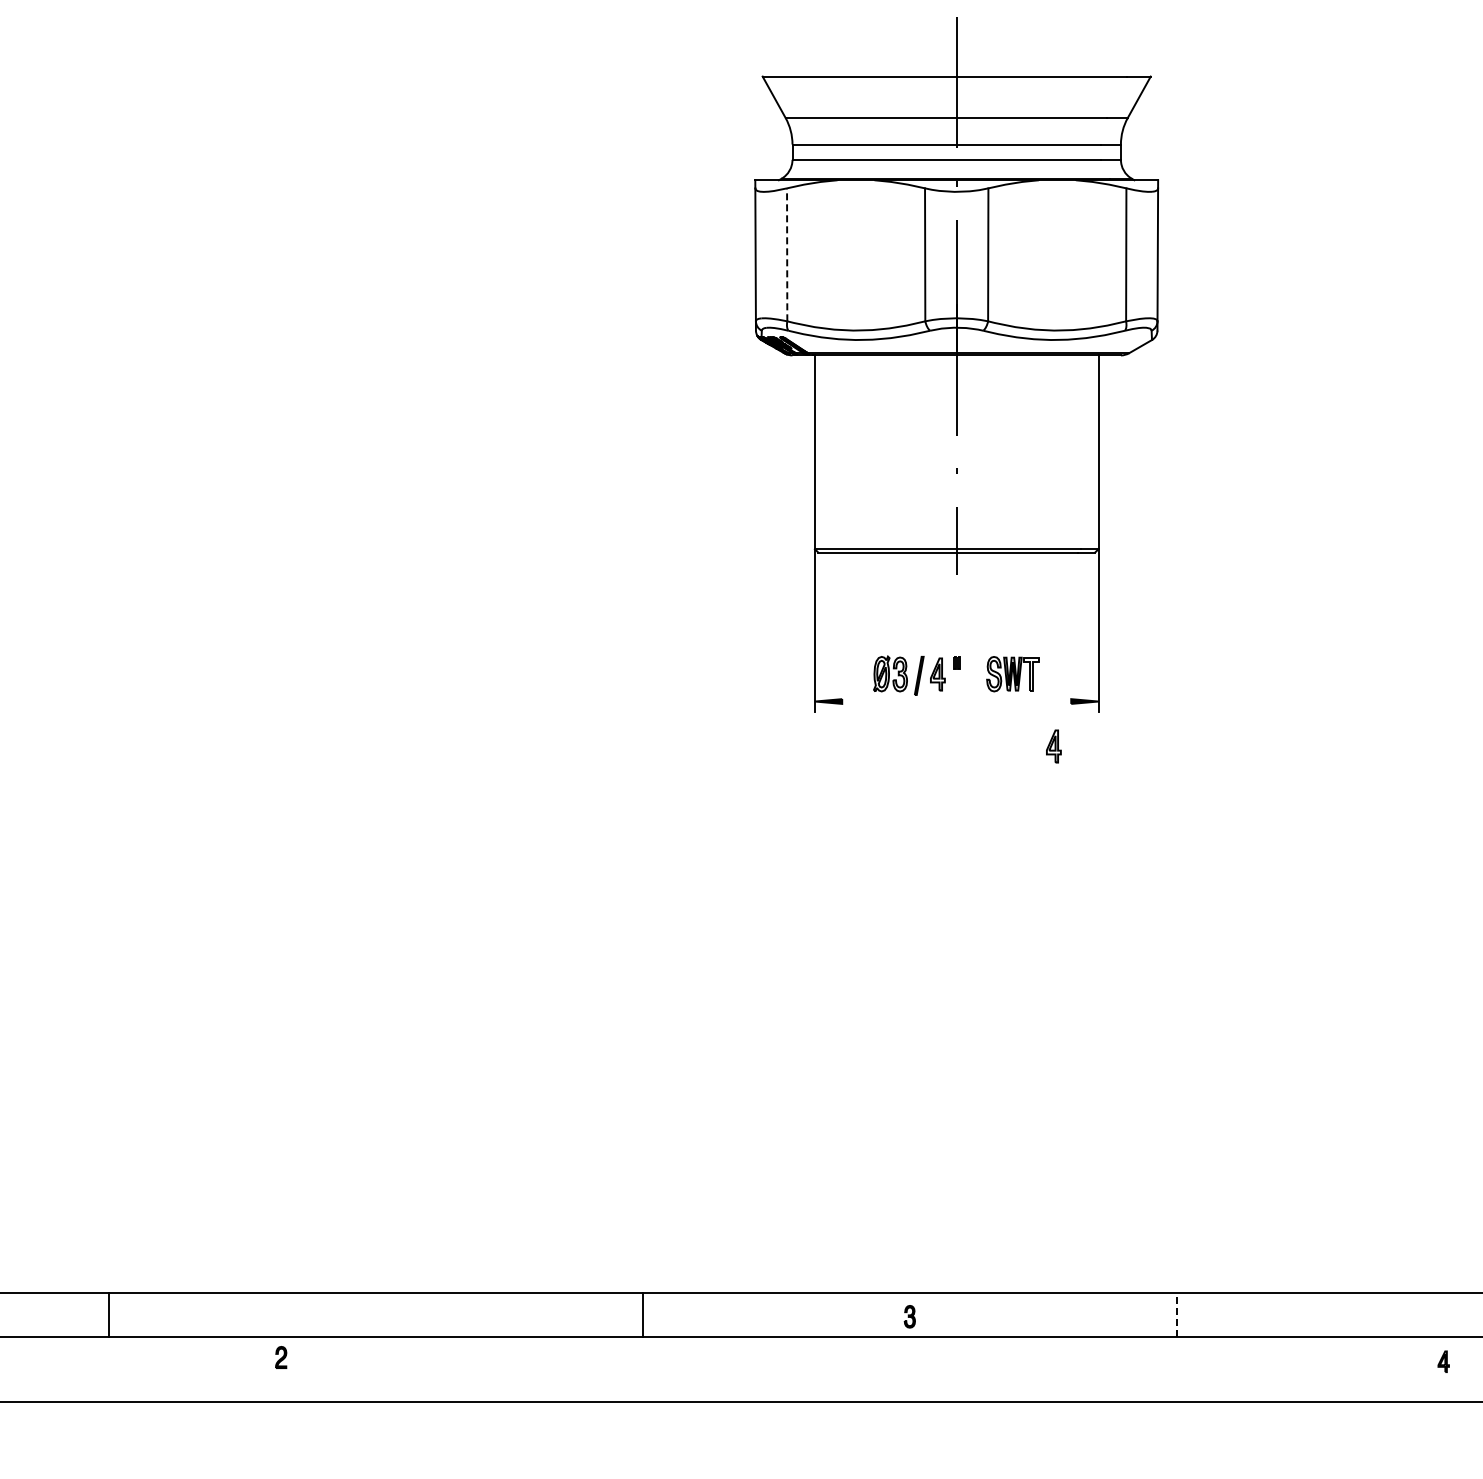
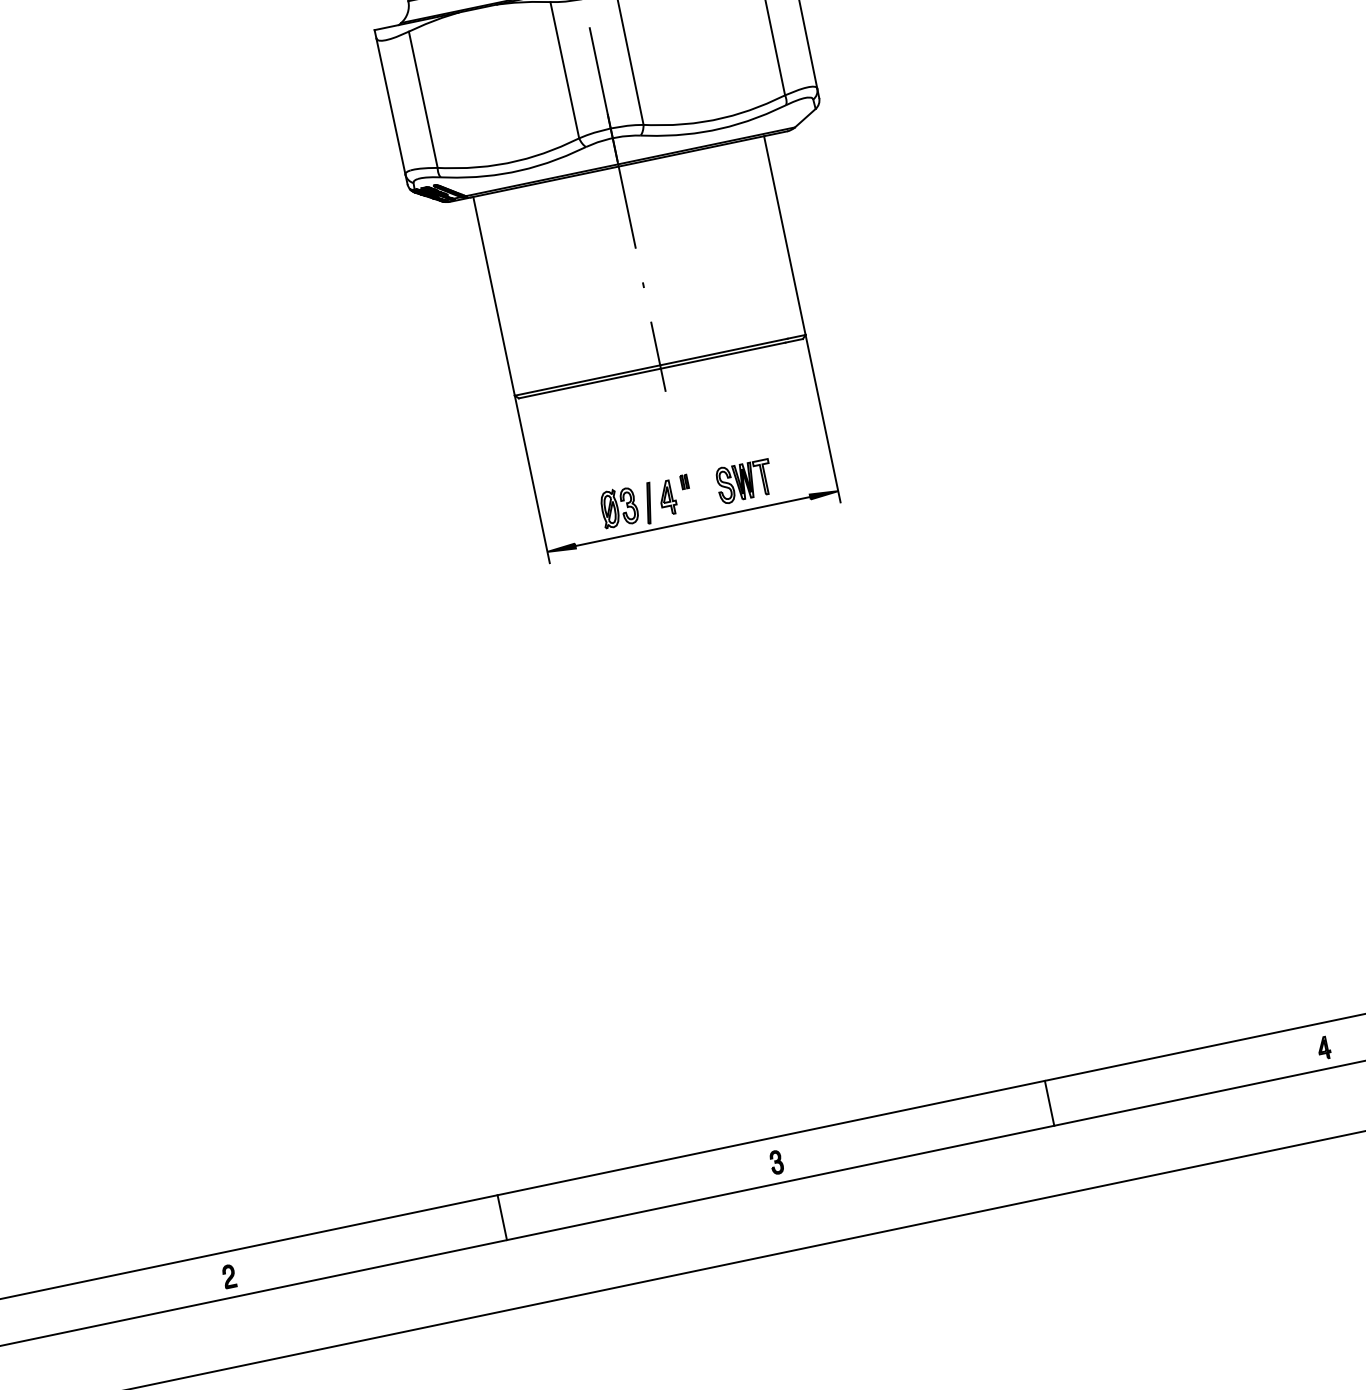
line: (787, 254) -> (423, 99), dashed -> solid
line: (956, 701) -> (692, 521), added
part: (1053, 746) -> (801, 546), removed
line: (1176, 1314) -> (1049, 1103), dashed -> solid
part: (281, 1357) -> (229, 1276), moved
part: (1443, 1361) -> (1323, 1047), moved

